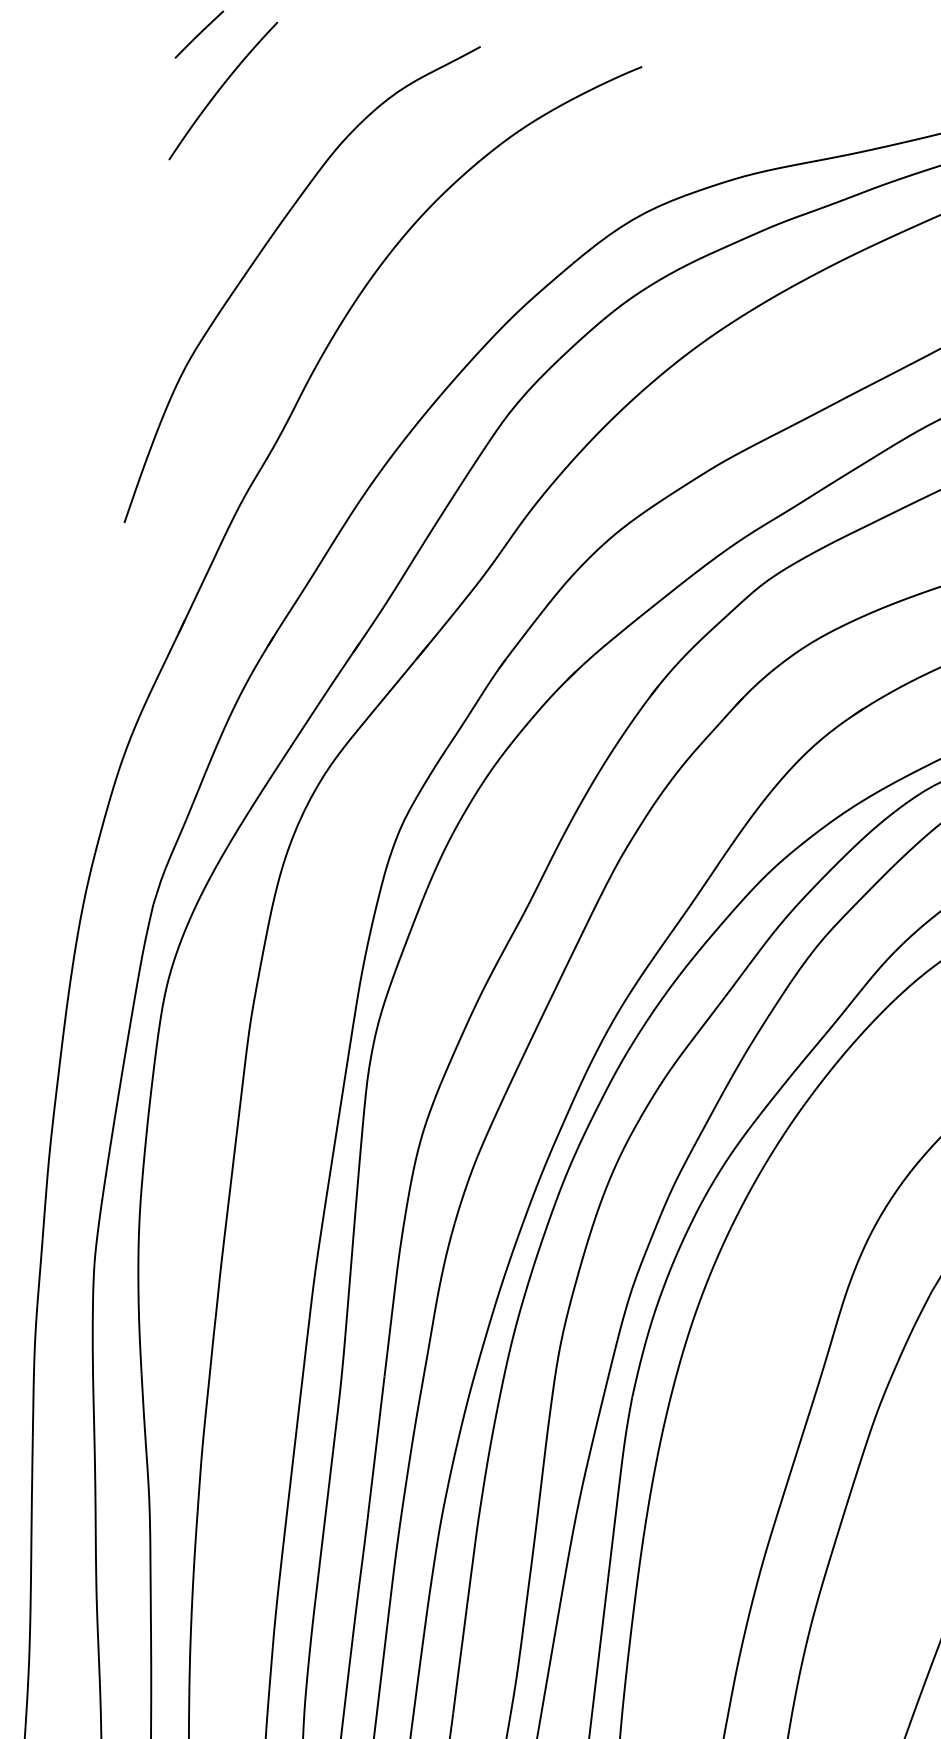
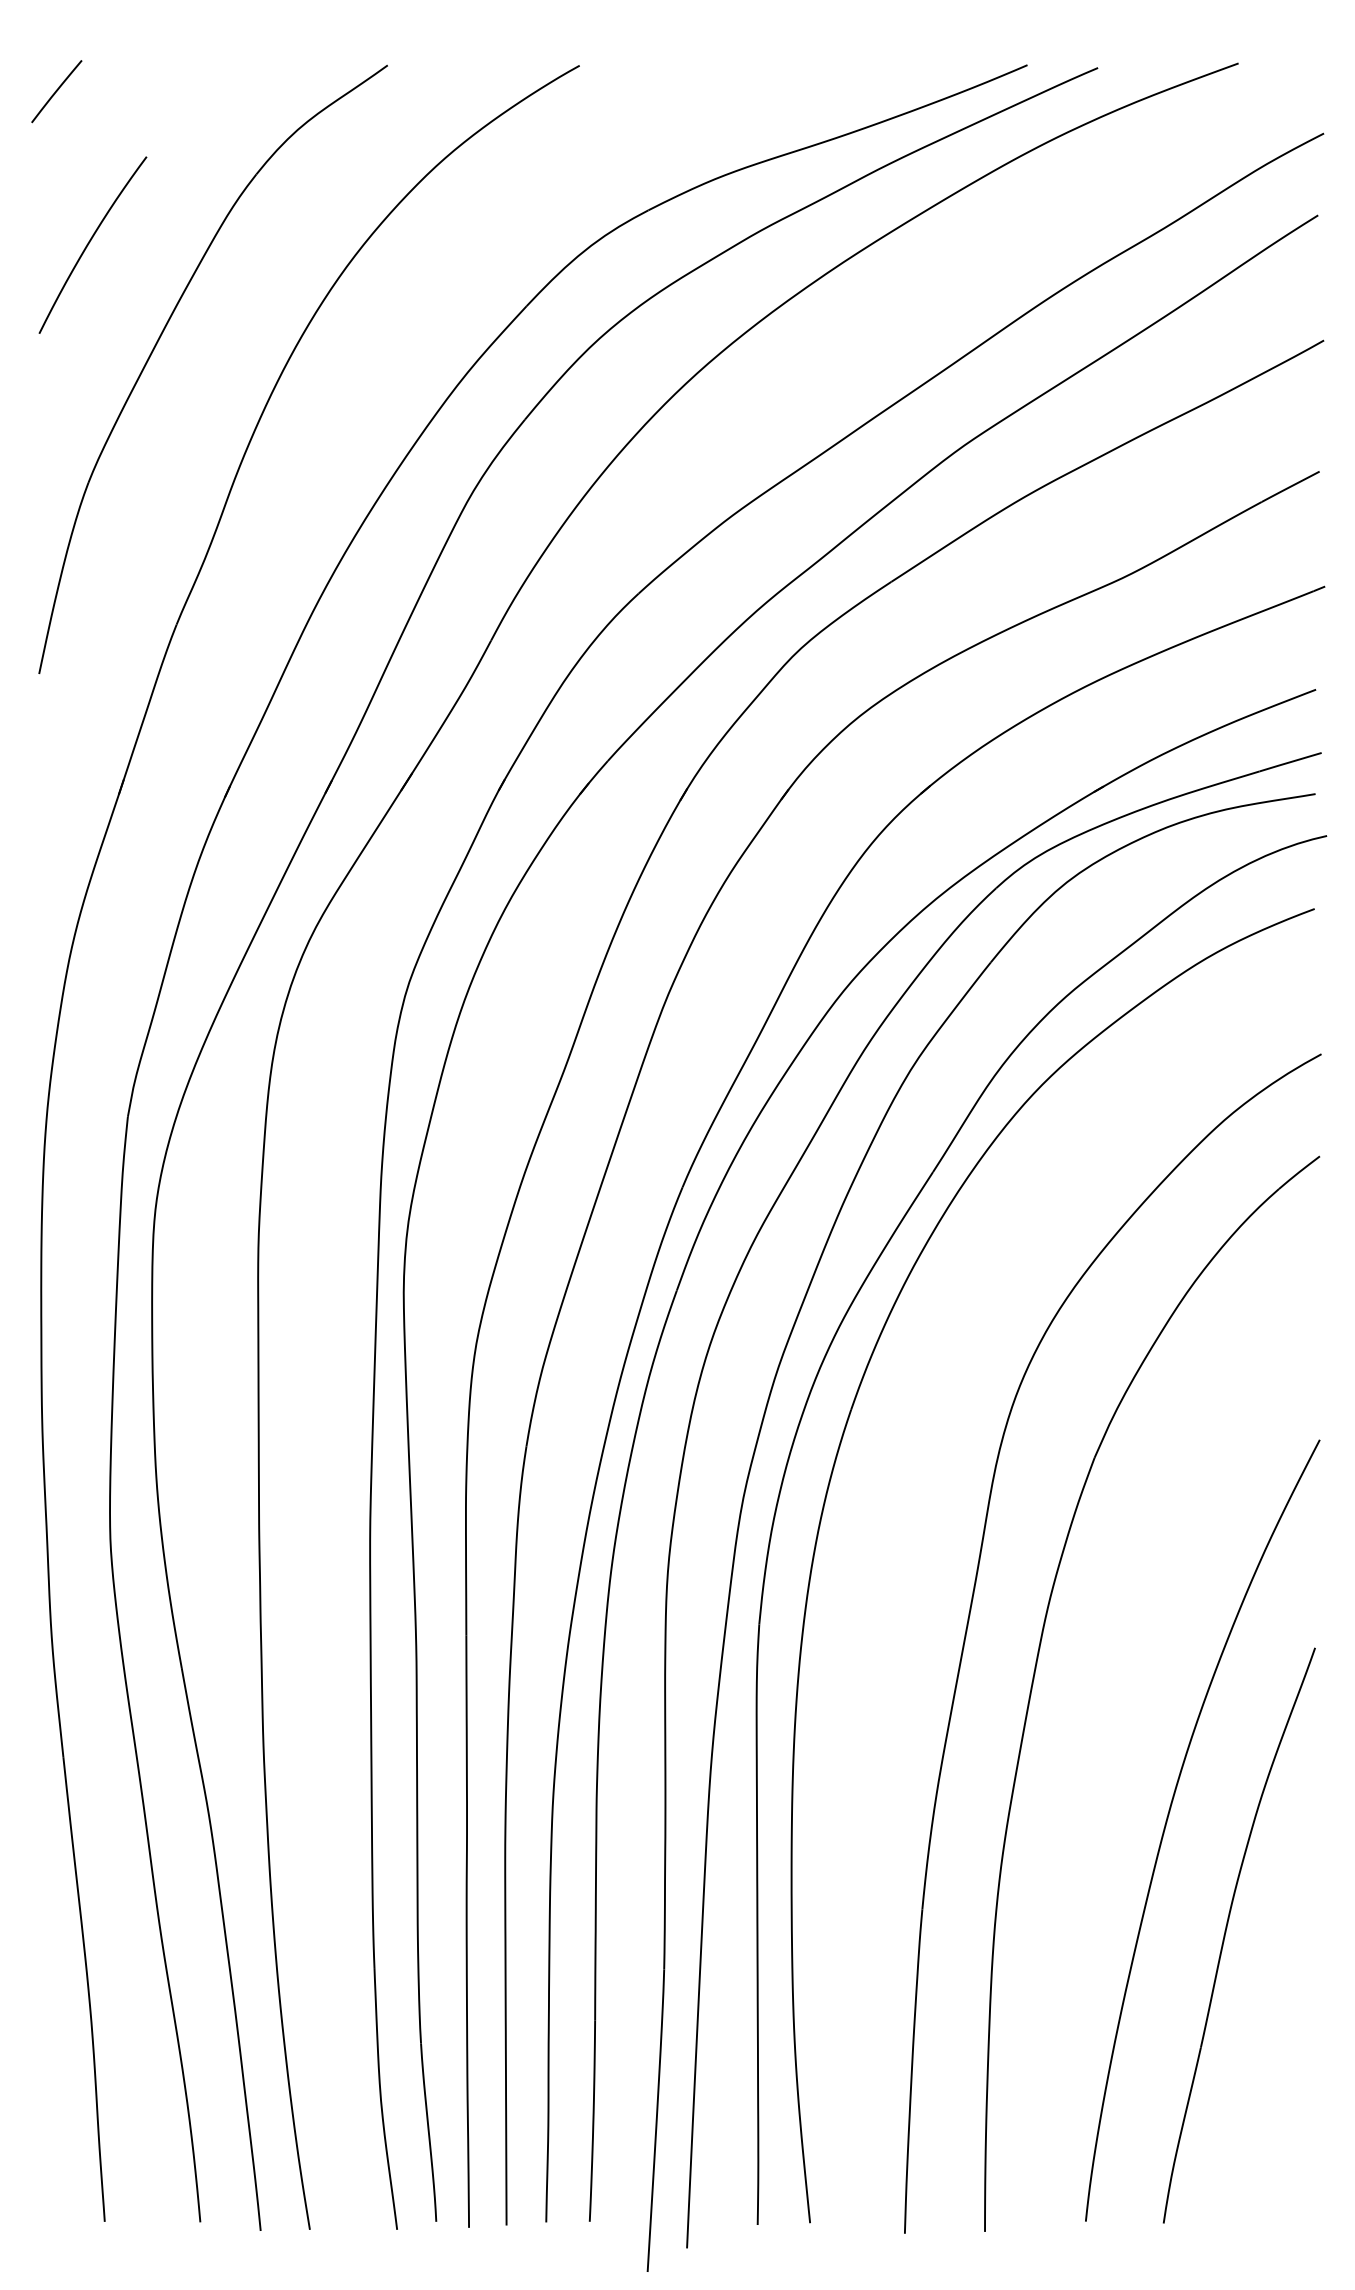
curve: (221, 88) -> (90, 242), moved

